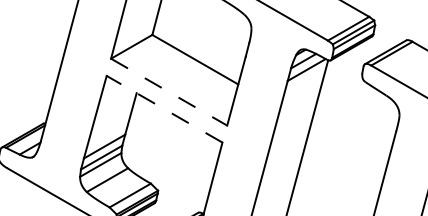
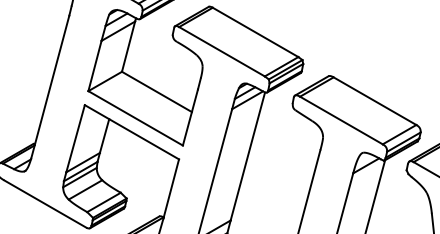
line: (168, 92) -> (135, 118), dashed -> solid
line: (164, 109) -> (131, 132), dashed -> solid

